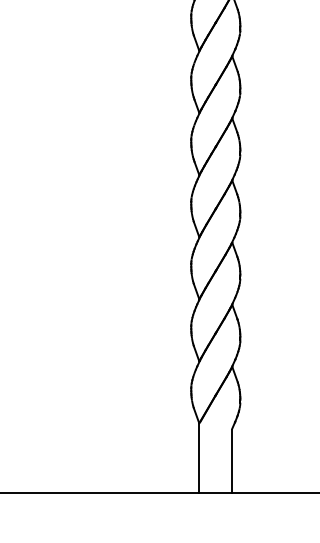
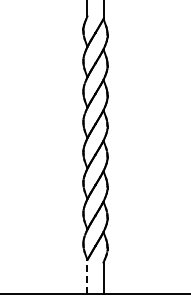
line: (199, 457) -> (87, 276), solid -> dashed

